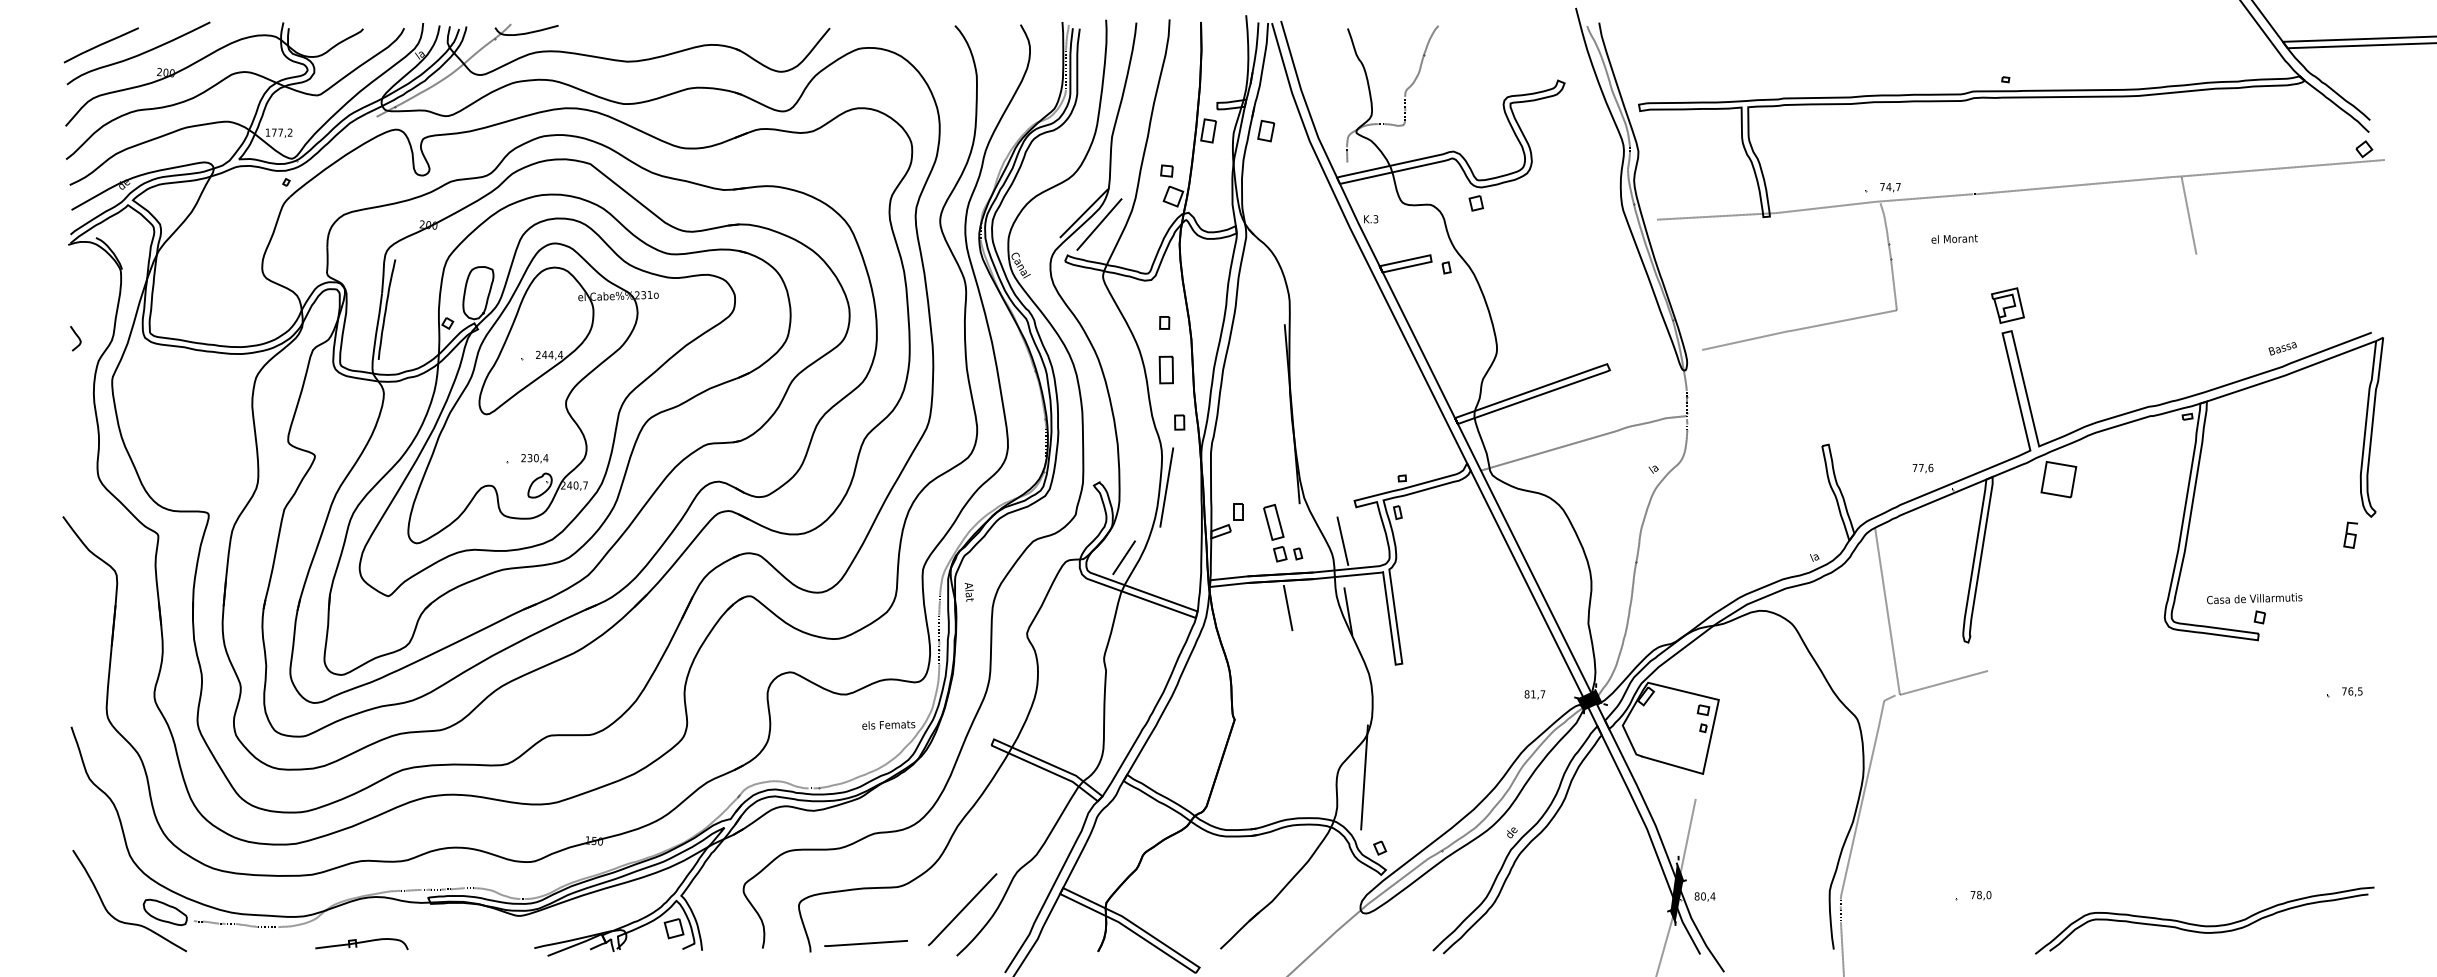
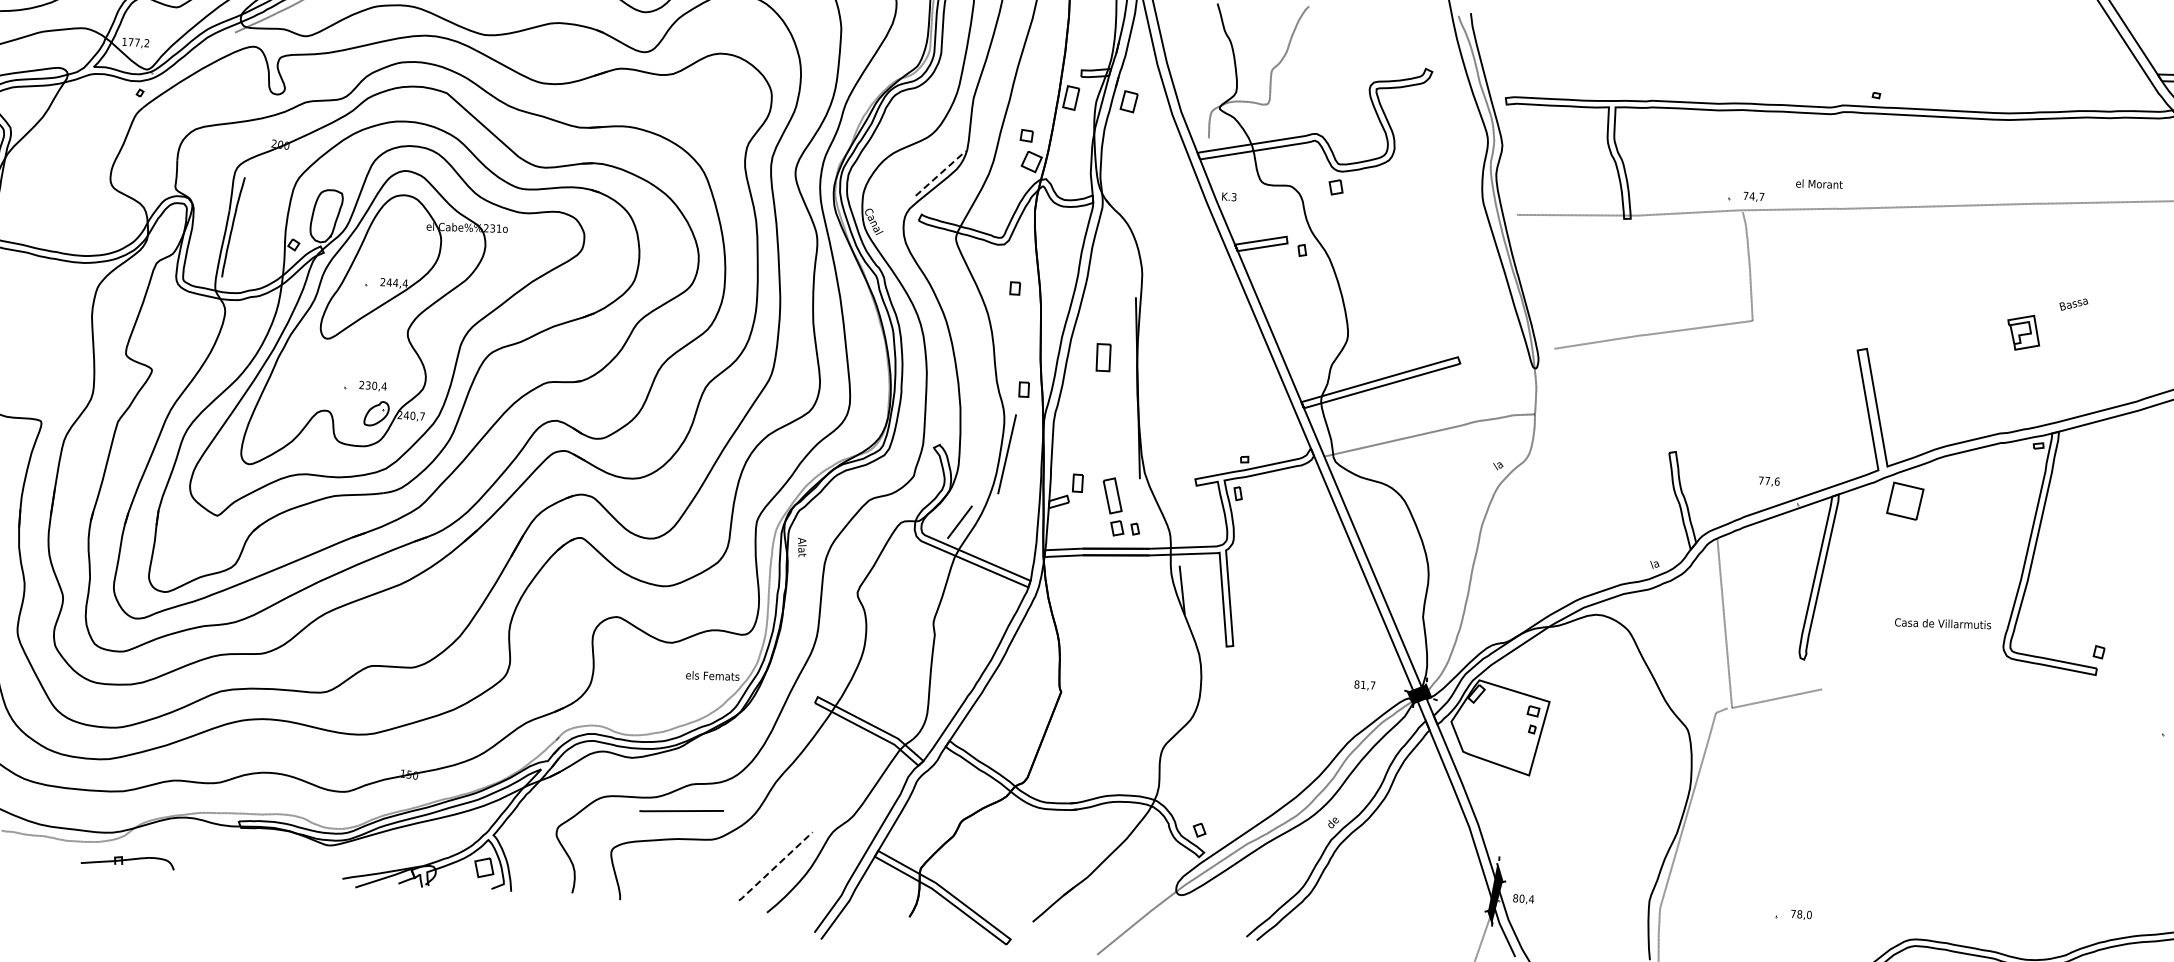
line: (1084, 213) -> (941, 173), solid -> dashed
line: (2188, 215) -> (2051, 243), removed
line: (1099, 224) -> (955, 185), removed
text: (1954, 238) -> (1819, 183), moved
part: (2007, 305) -> (2023, 332), moved
text: (2282, 348) -> (2073, 304), moved
part: (1165, 369) -> (1102, 357), moved
line: (1342, 540) -> (1180, 518), removed
text: (2254, 598) -> (1942, 623), moved
line: (1287, 608) -> (1121, 583), removed
line: (1364, 777) -> (1188, 758), removed
line: (1687, 835) -> (1509, 836), removed
line: (962, 910) -> (775, 867), solid -> dashed
line: (865, 943) -> (681, 811), moved
part: (361, 944) -> (127, 861), moved

